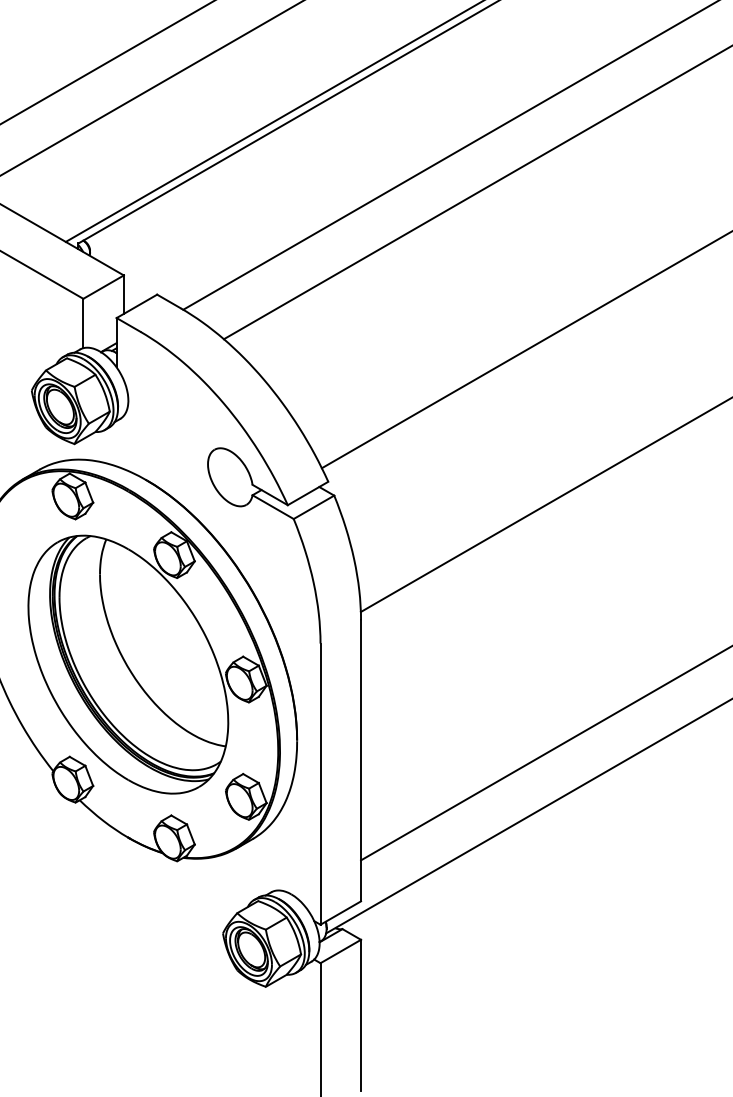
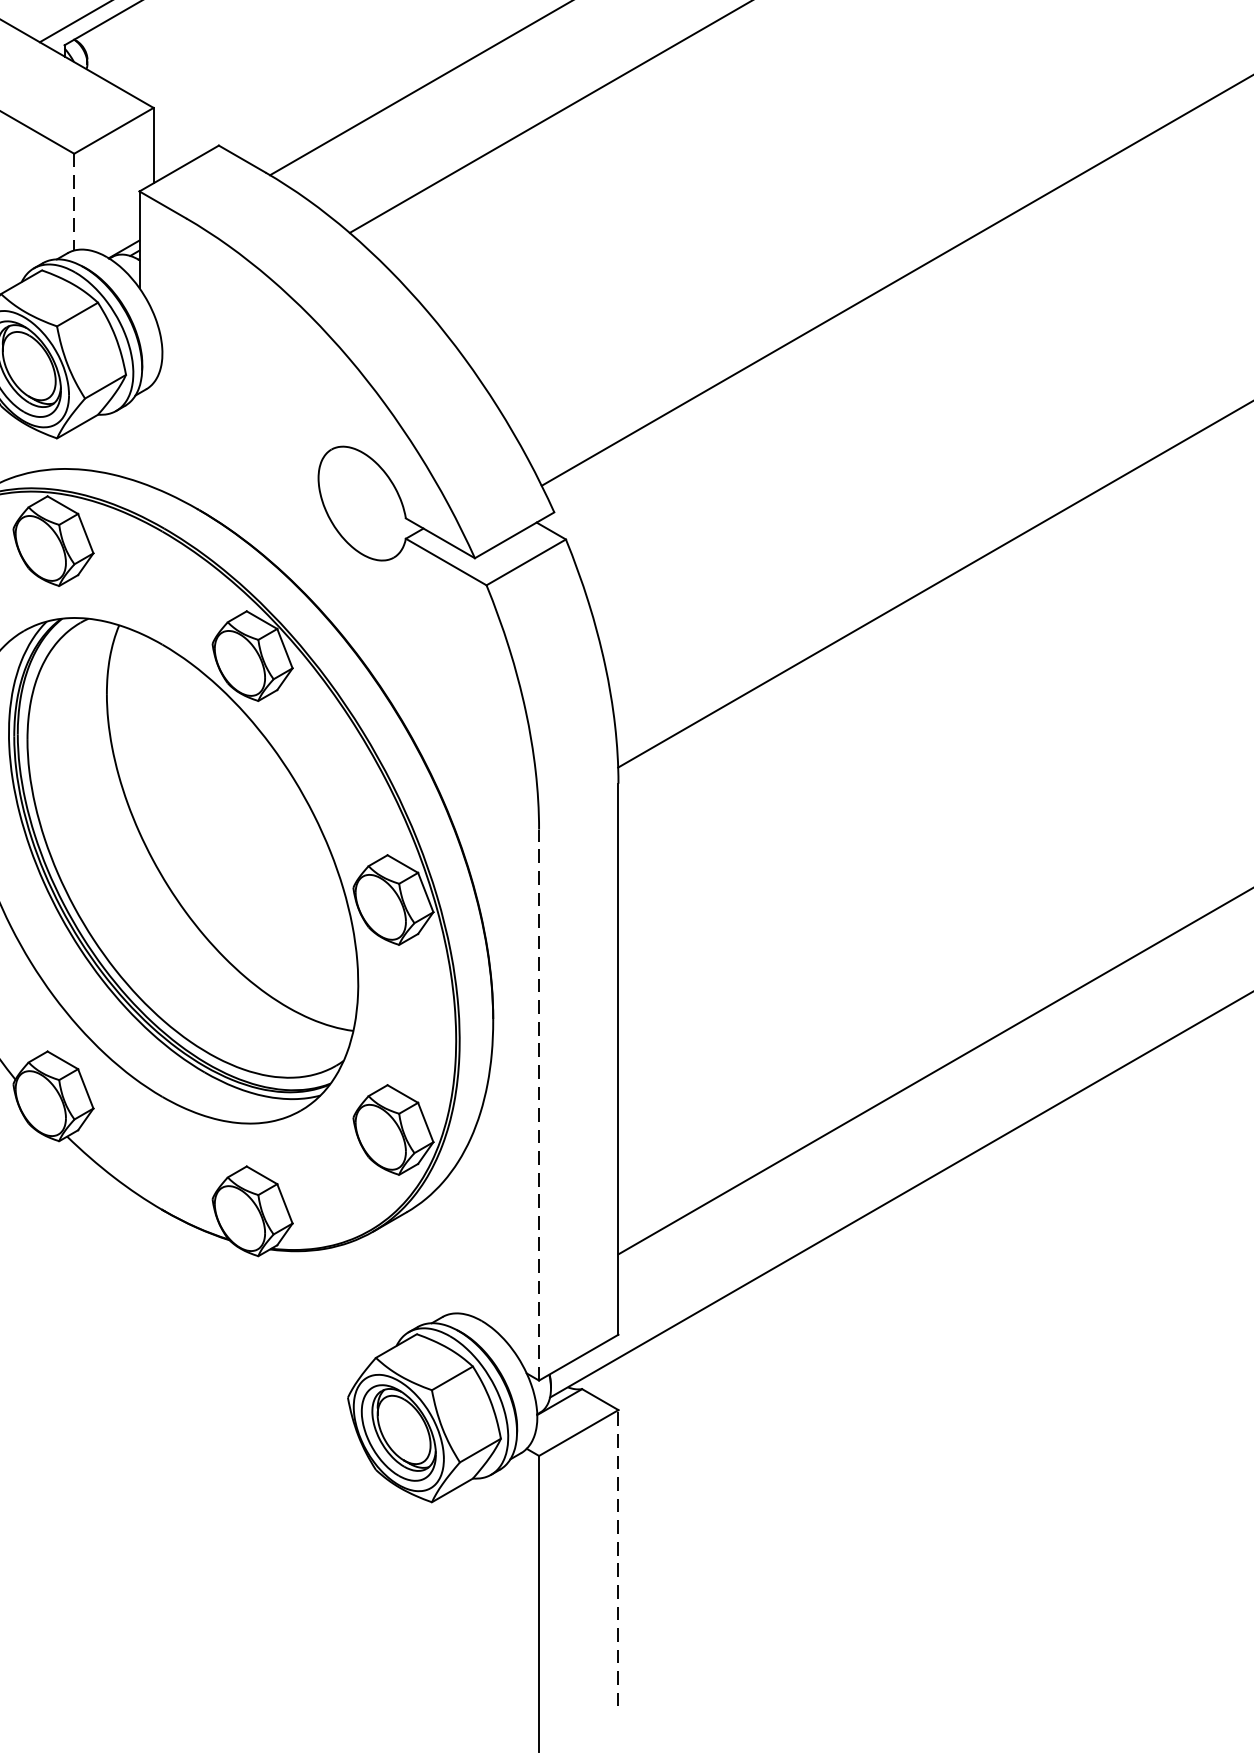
line: (83, 323) -> (74, 202), solid -> dashed
line: (320, 784) -> (539, 1105), solid -> dashed
line: (361, 1015) -> (619, 1558), solid -> dashed

